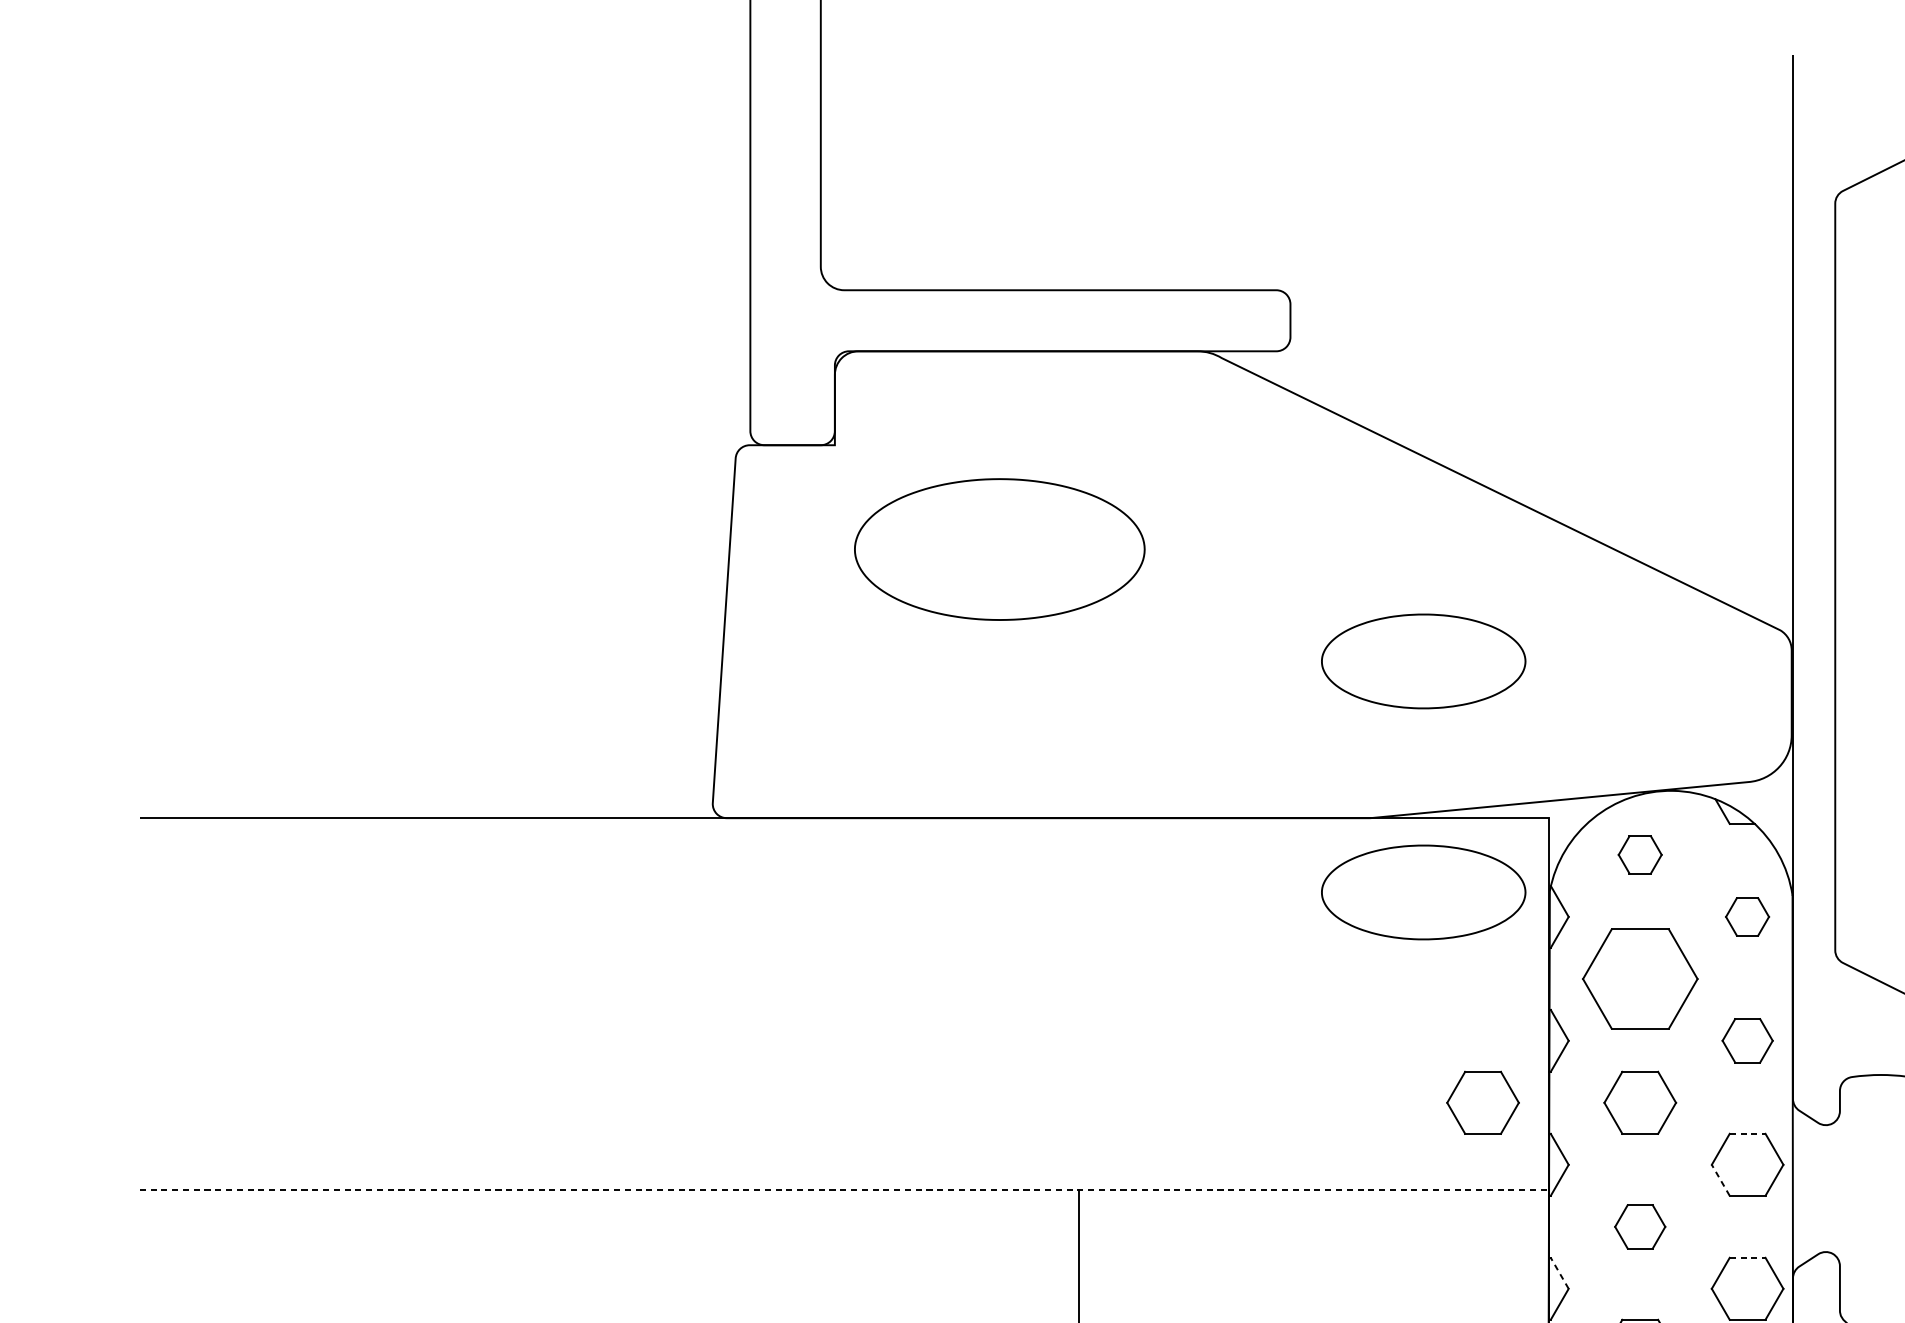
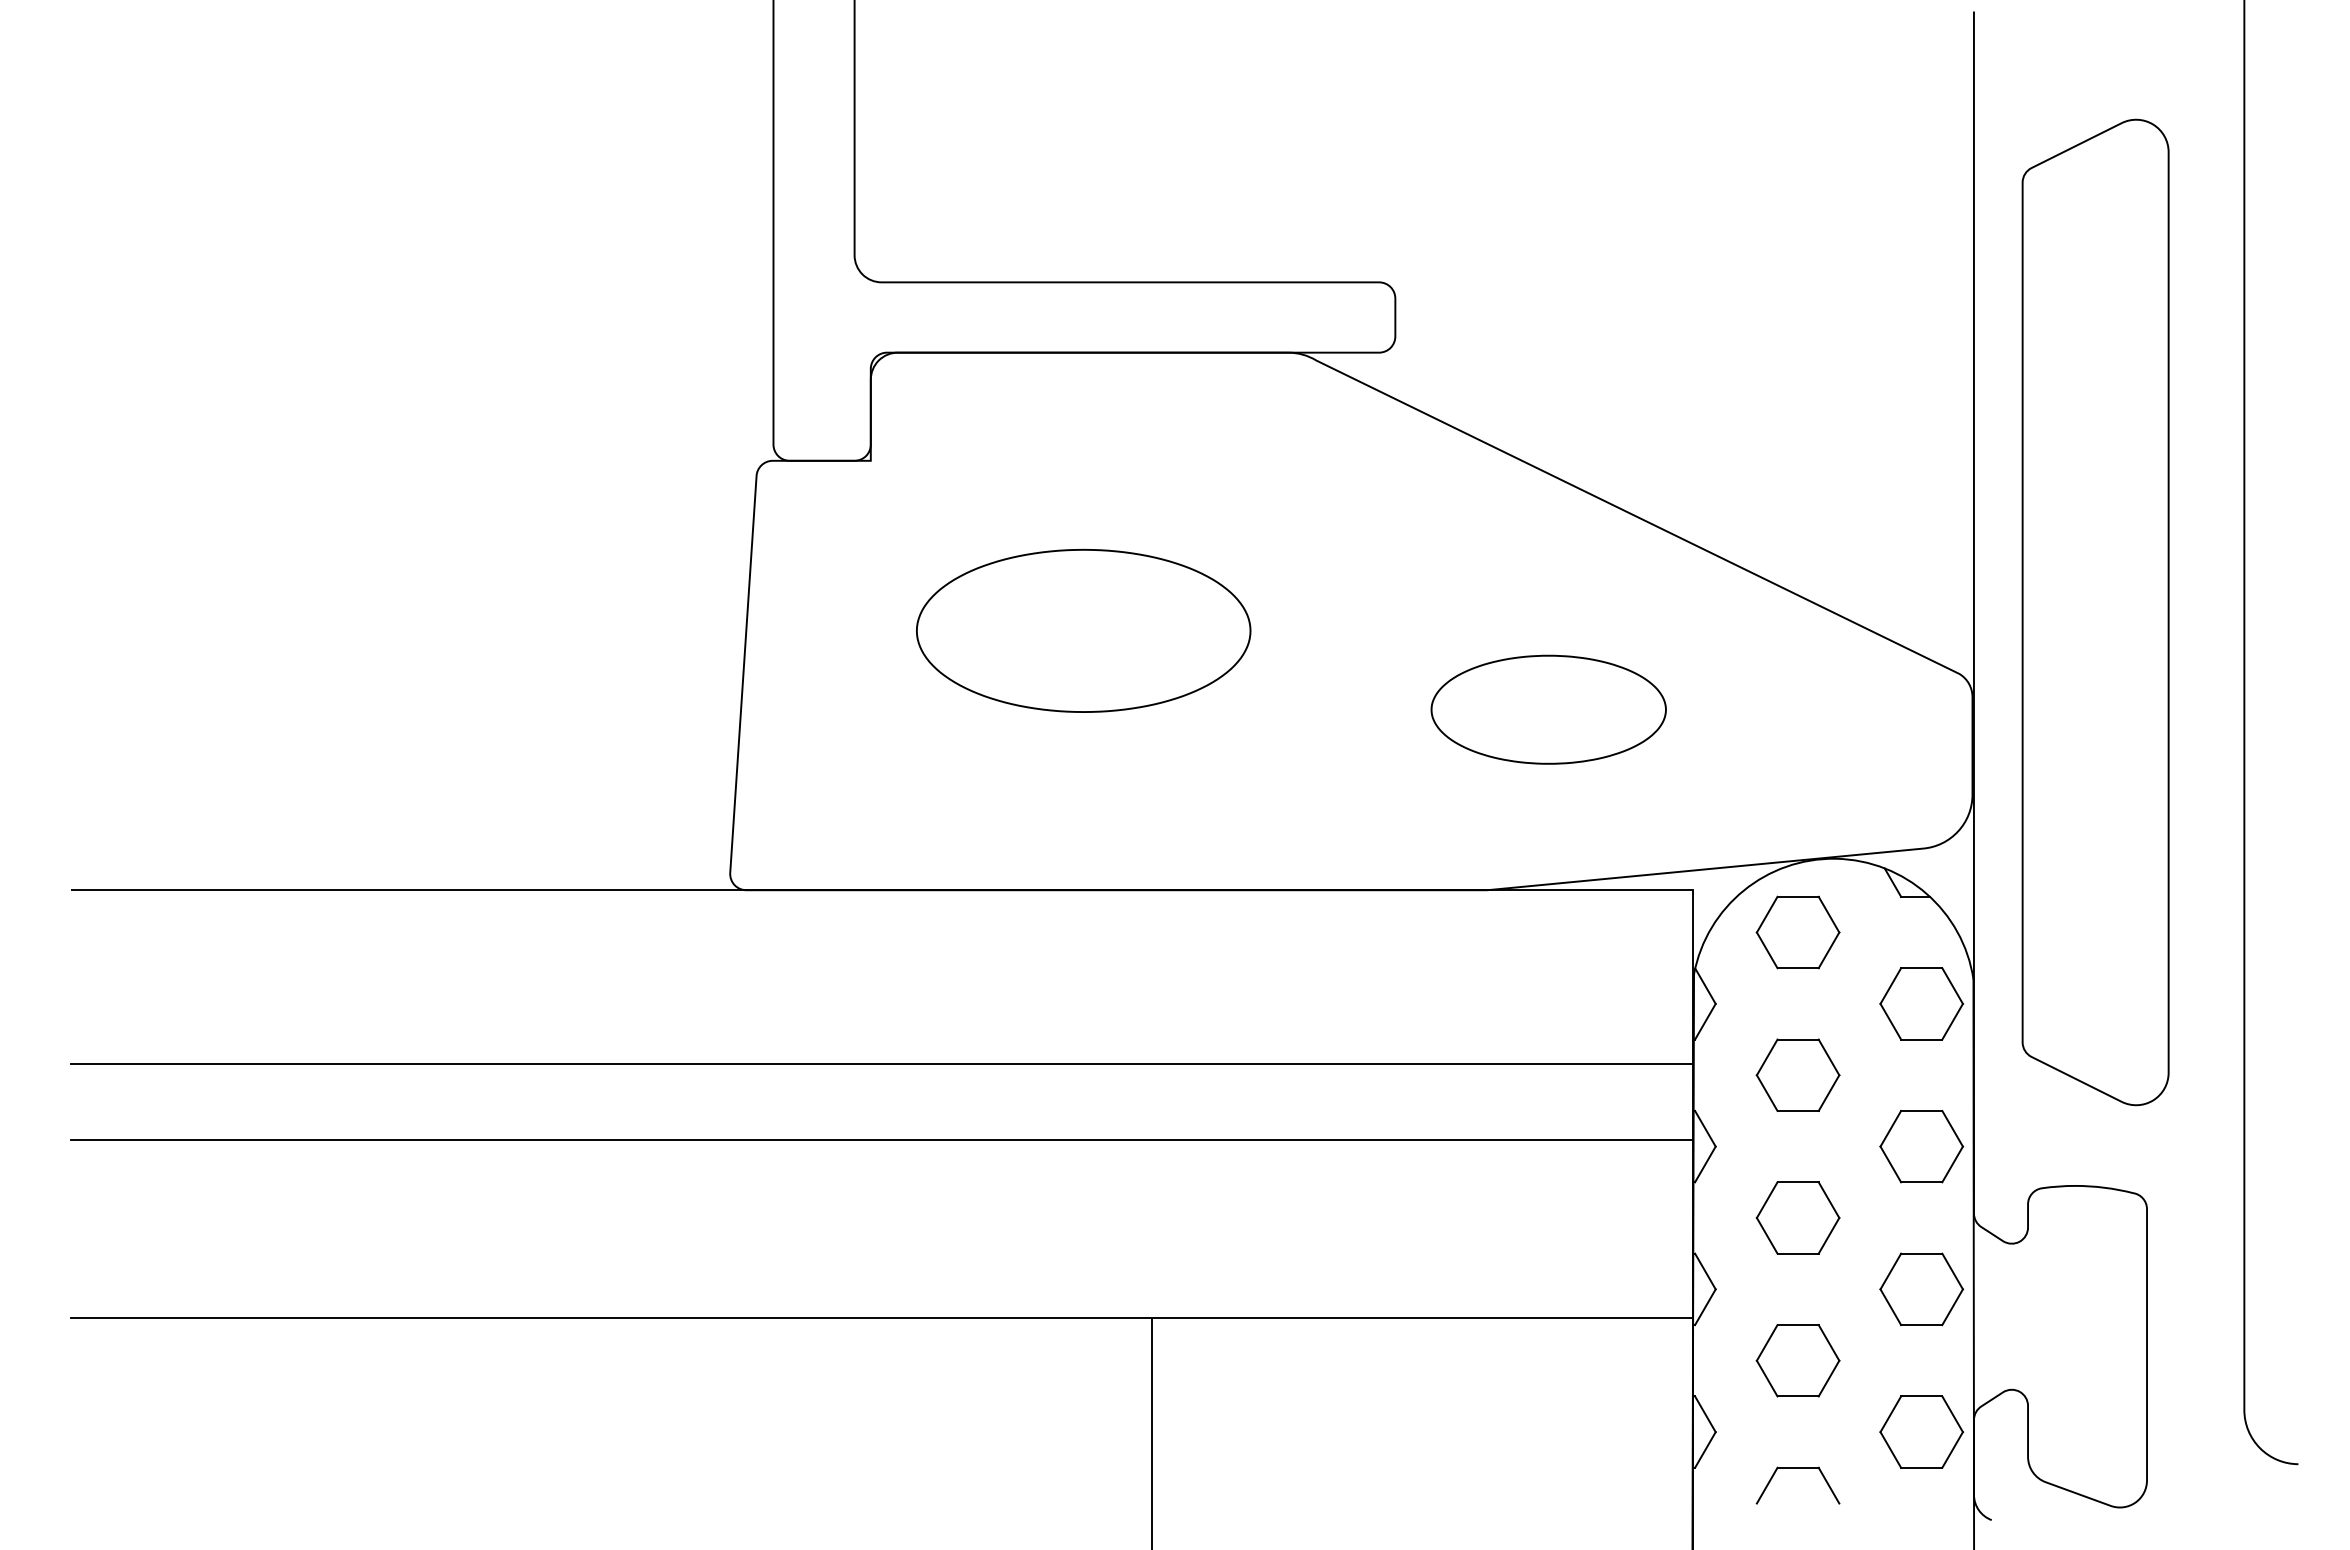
part: (999, 549) -> (1083, 630), moved
part: (1639, 854) -> (1797, 932), size x1.67
part: (1423, 892) -> (1548, 975), removed
part: (1747, 916) -> (1921, 1003), size x1.67
line: (844, 969) -> (881, 1064), added
part: (1639, 978) -> (1797, 1074), size x0.62
line: (844, 1034) -> (881, 1139), added
part: (1747, 1040) -> (1921, 1146), size x1.43
part: (1482, 1102) -> (1616, 1217), removed
line: (1747, 1133) -> (1921, 1253), dashed -> solid
line: (1720, 1180) -> (1890, 1307), dashed -> solid
line: (845, 1190) -> (882, 1318), dashed -> solid
part: (1639, 1226) -> (1797, 1360), size x1.43
line: (1747, 1257) -> (1921, 1396), dashed -> solid
line: (1559, 1273) -> (1705, 1414), dashed -> solid

